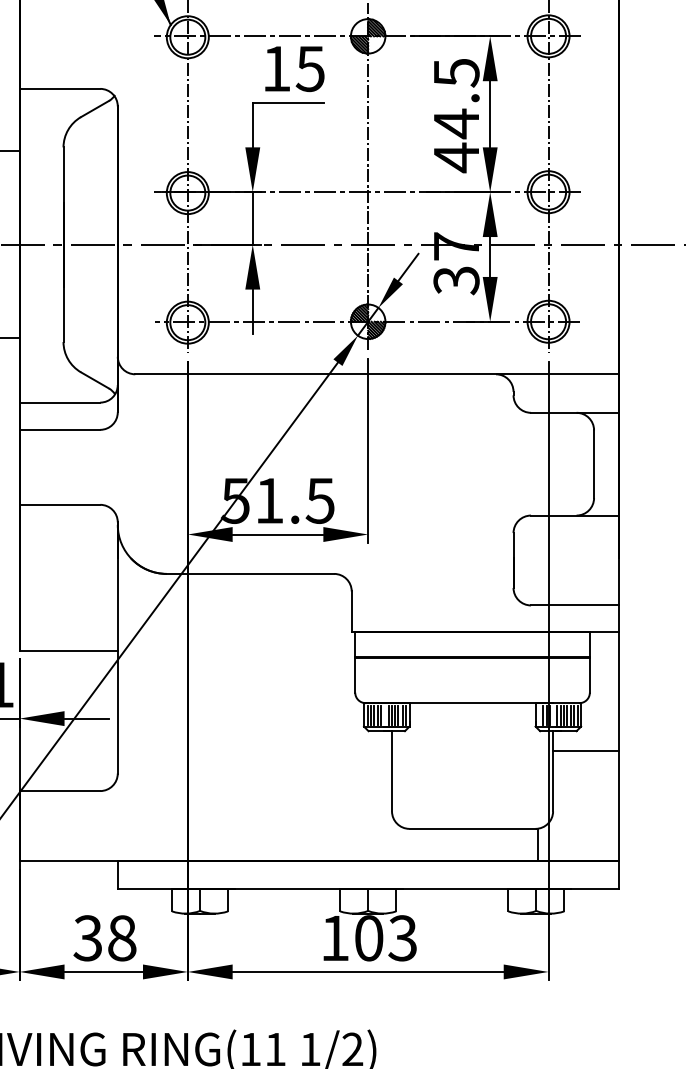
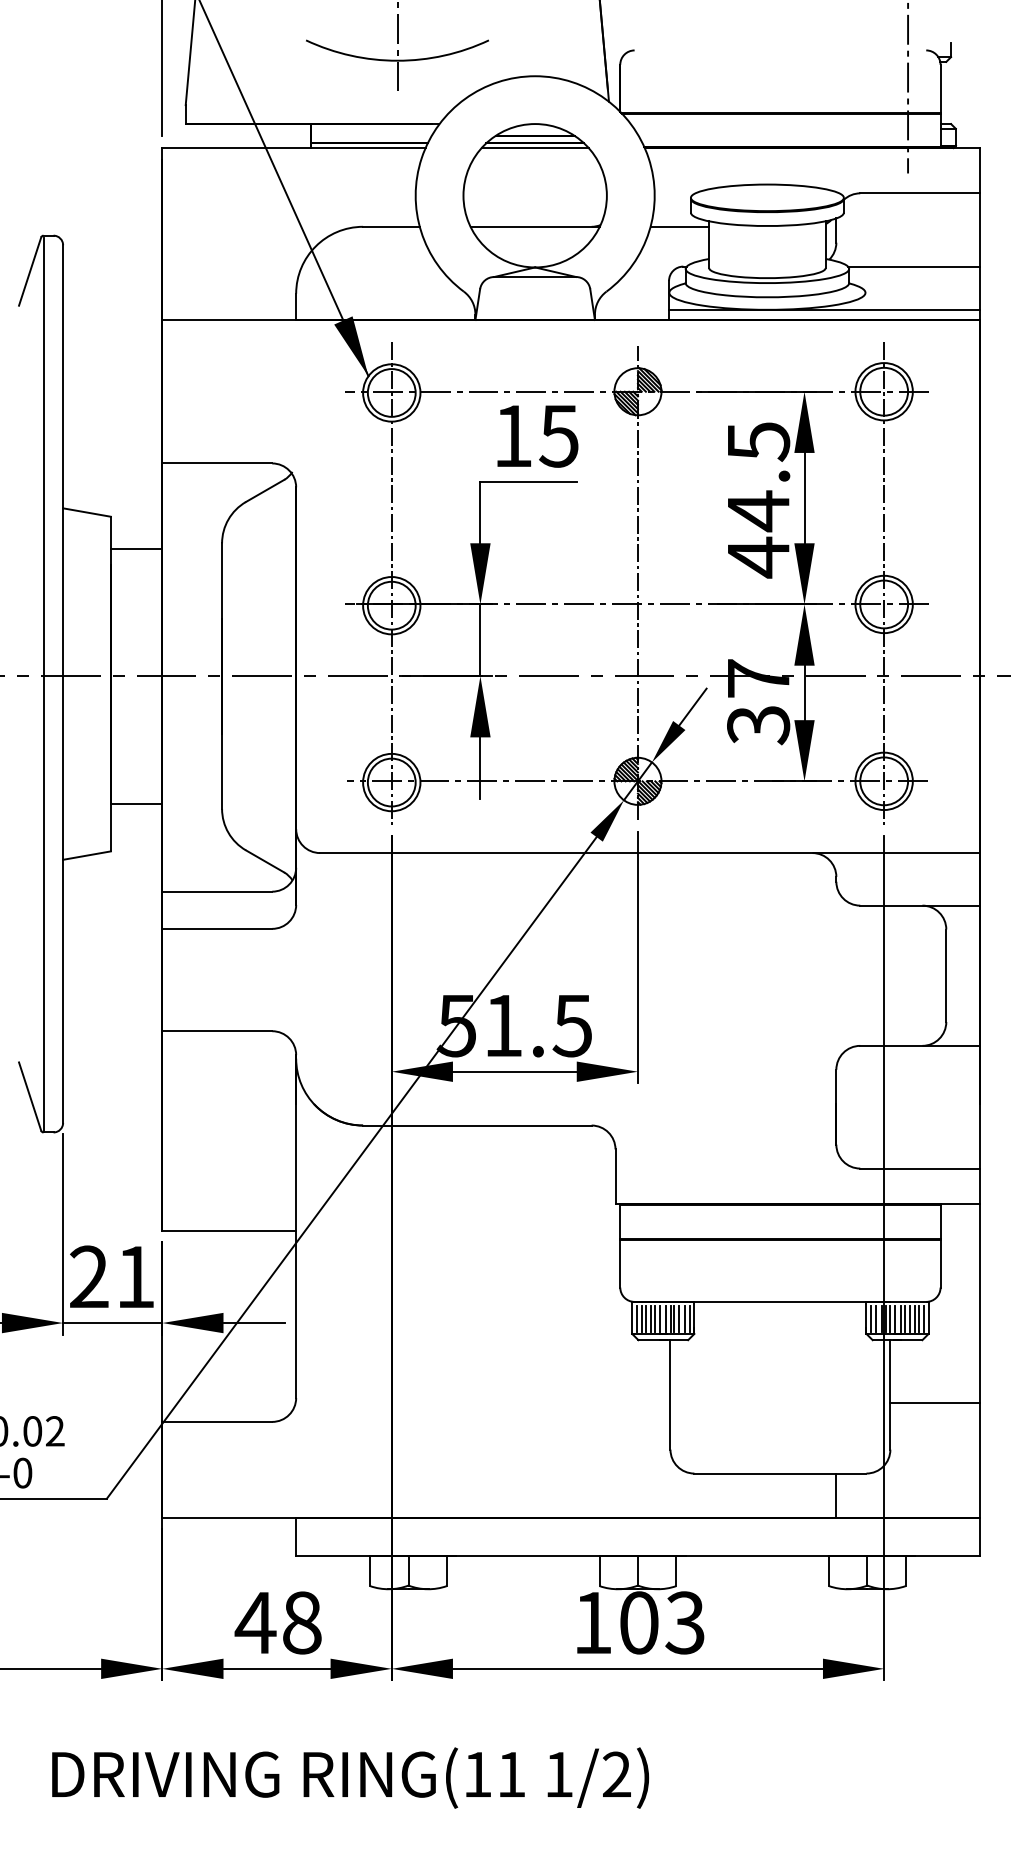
line: (384, 715) -> (660, 1318), added
line: (539, 715) -> (871, 1318), added
line: (553, 715) -> (890, 1318), added
line: (585, 751) -> (934, 1402), moved
line: (537, 844) -> (836, 1495), moved
text: (87, 938) -> (255, 1622), 38 -> 48

